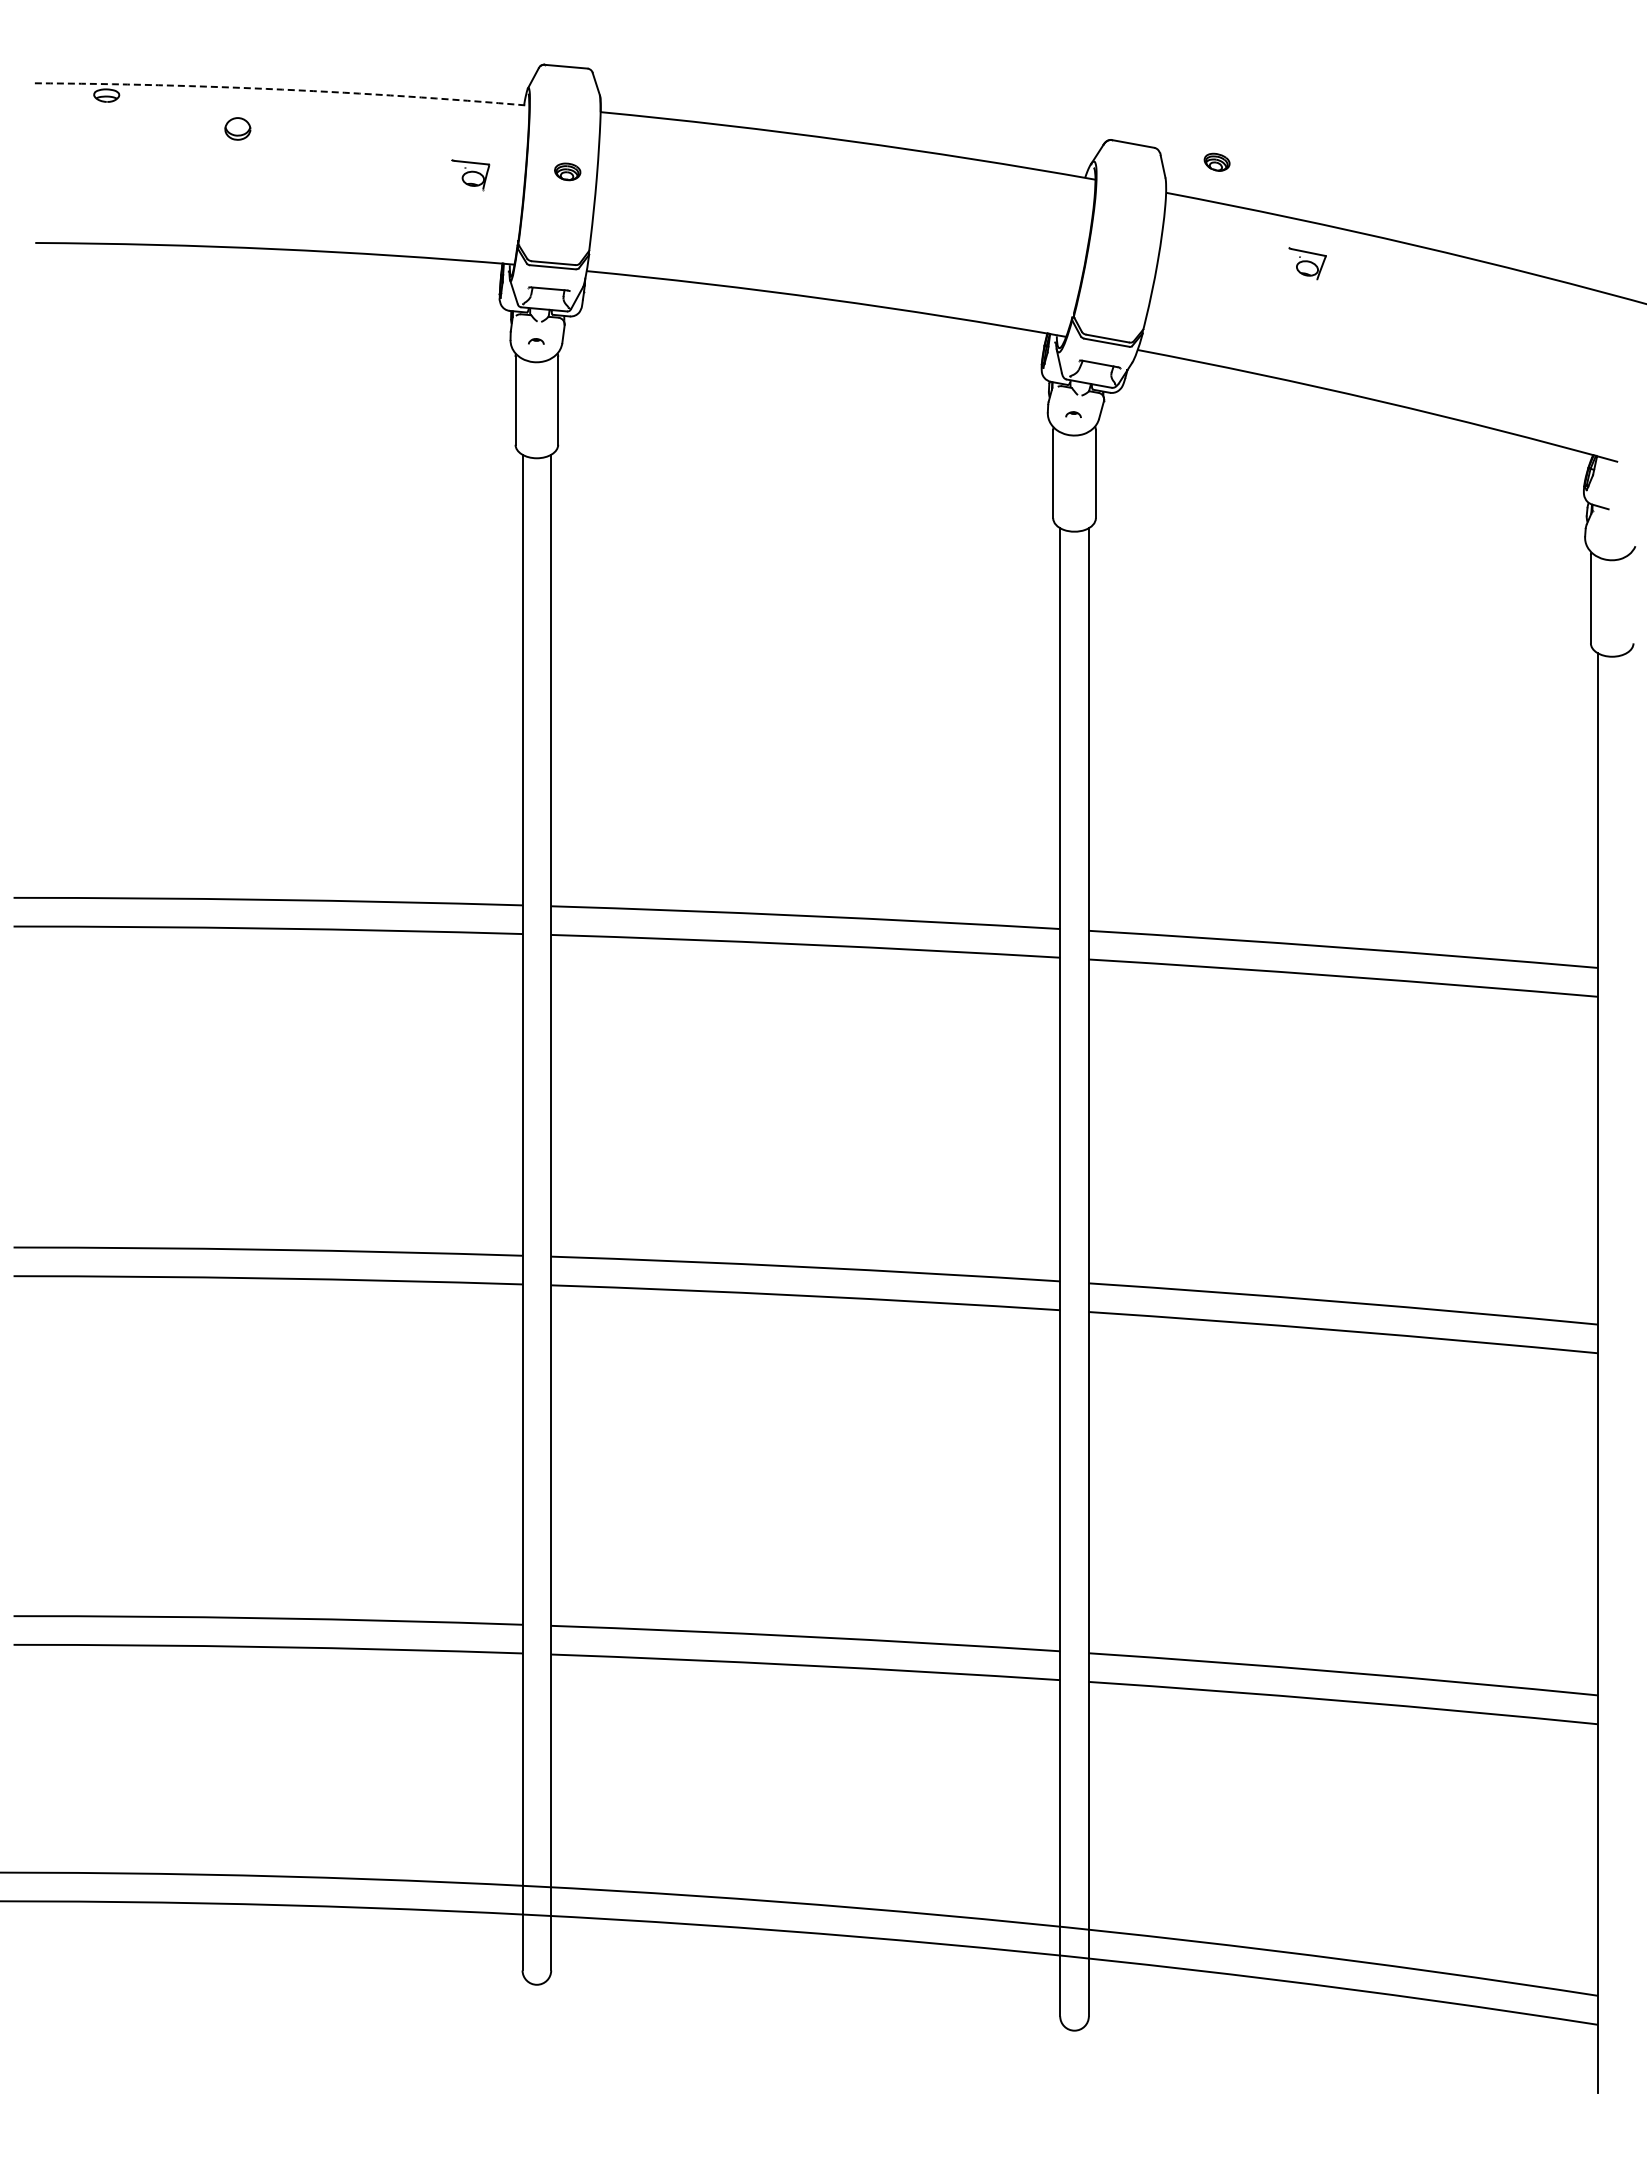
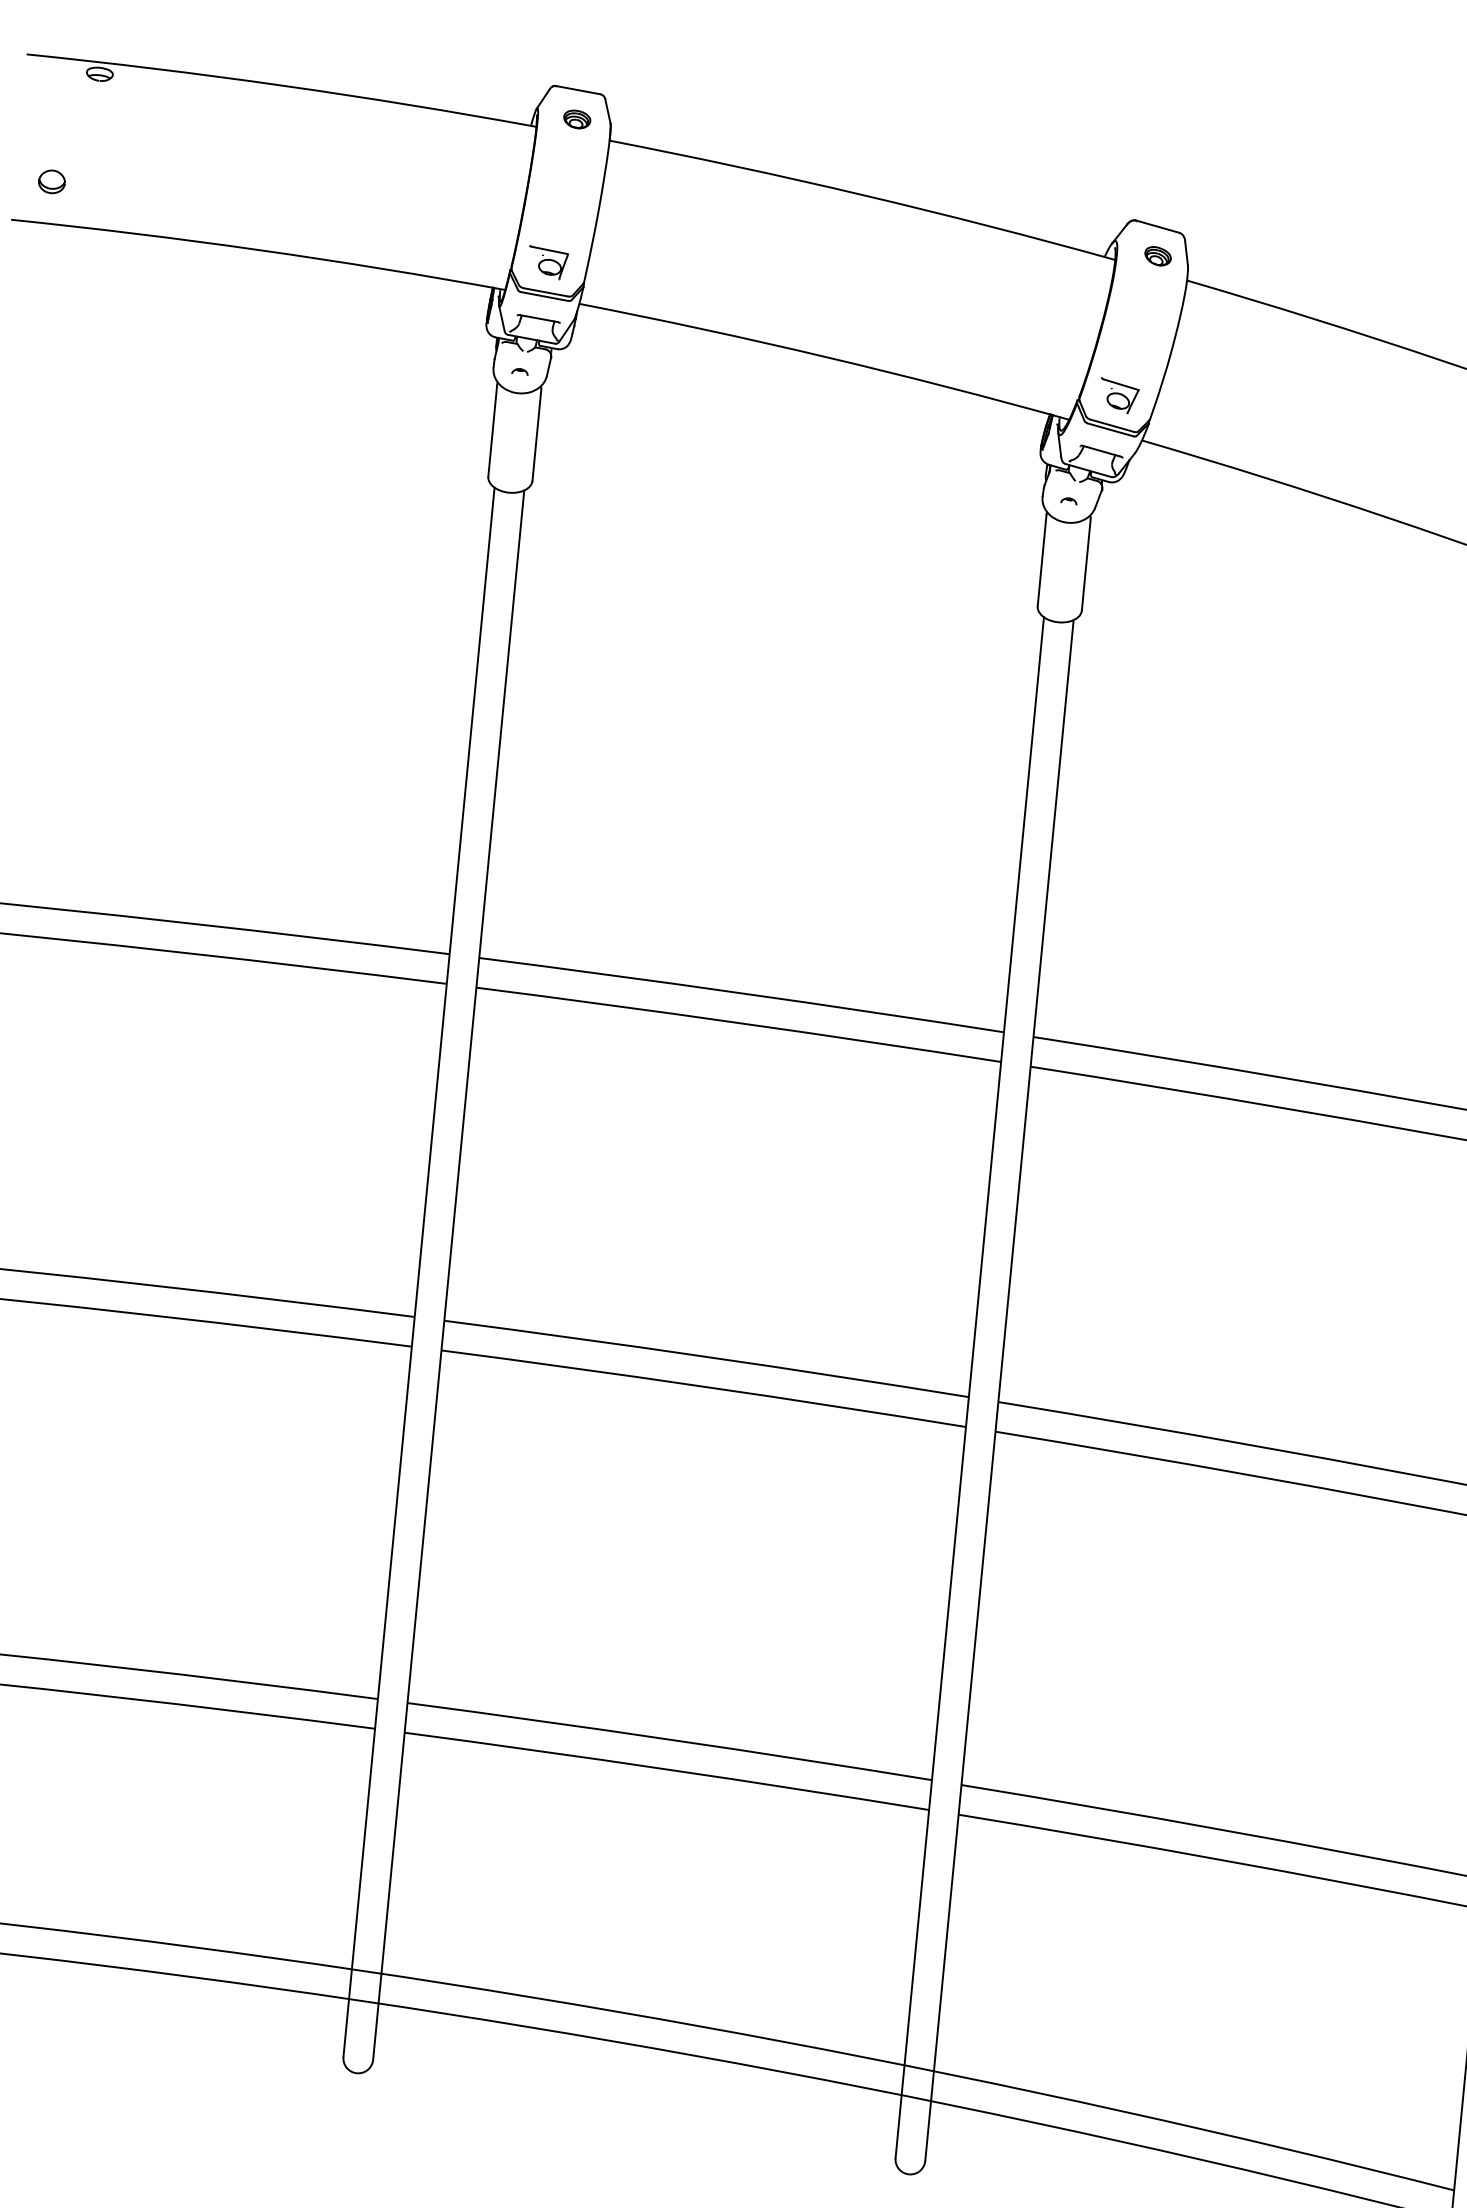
line: (282, 89) -> (282, 85), dashed -> solid
part: (237, 128) -> (51, 181), moved
part: (1216, 161) -> (1157, 255), moved
part: (567, 171) -> (577, 119), moved
part: (470, 175) -> (547, 263), moved
part: (1307, 263) -> (1118, 395), moved

